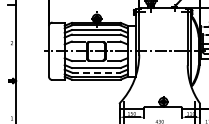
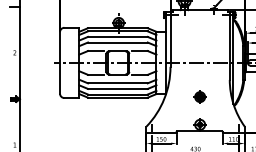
line: (96, 72) -> (118, 88), dashed -> solid
part: (163, 78) -> (200, 96), added

